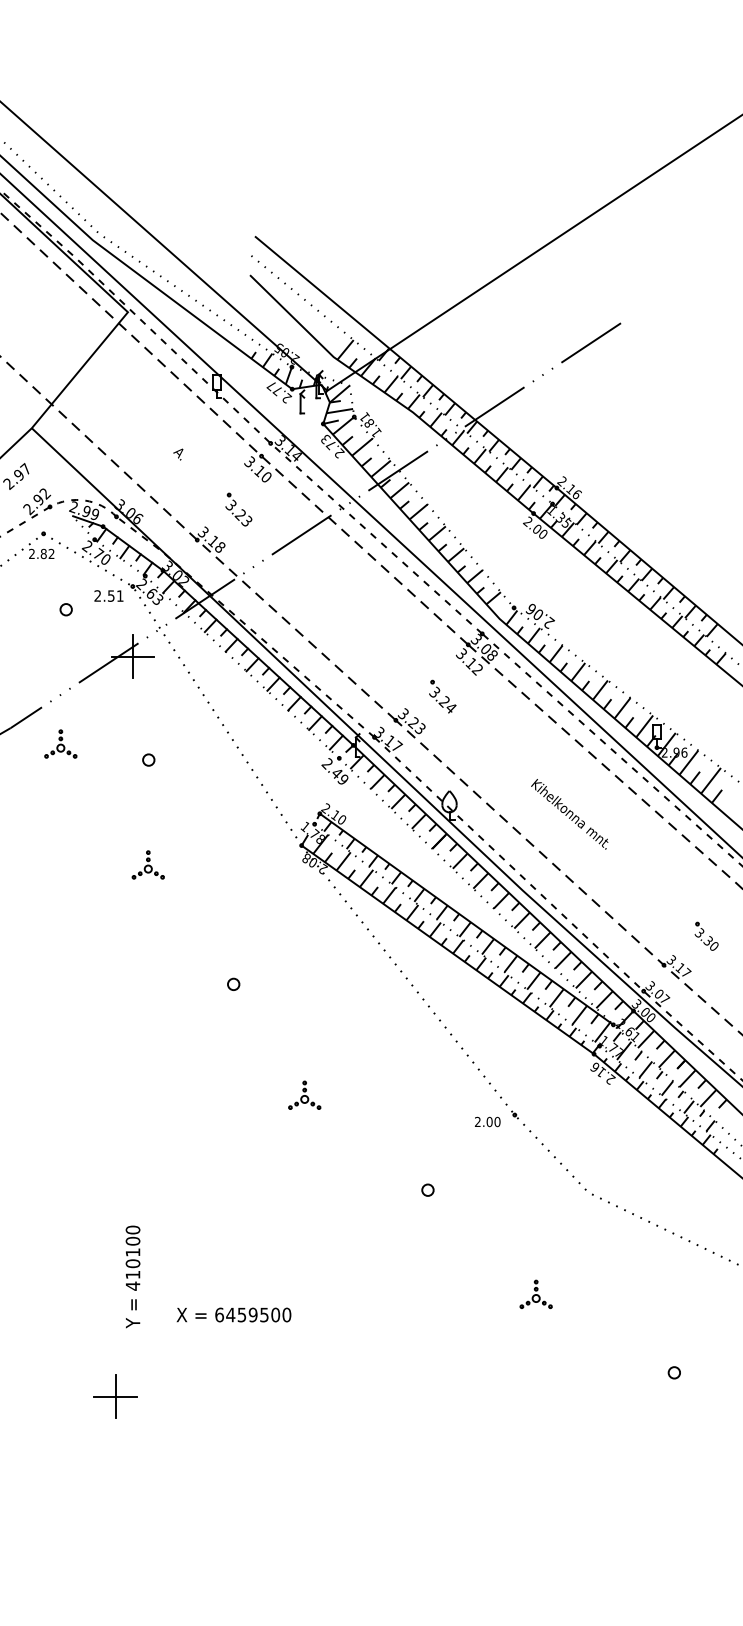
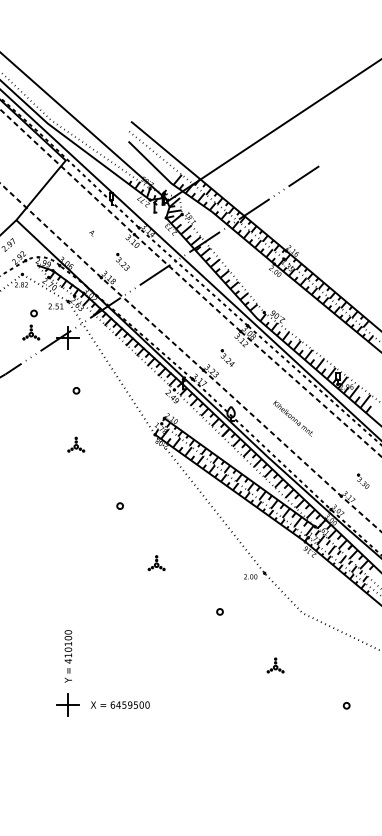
part: (61, 743) -> (31, 332), moved
text: (234, 1313) -> (120, 704), moved
part: (113, 1395) -> (67, 704), moved

